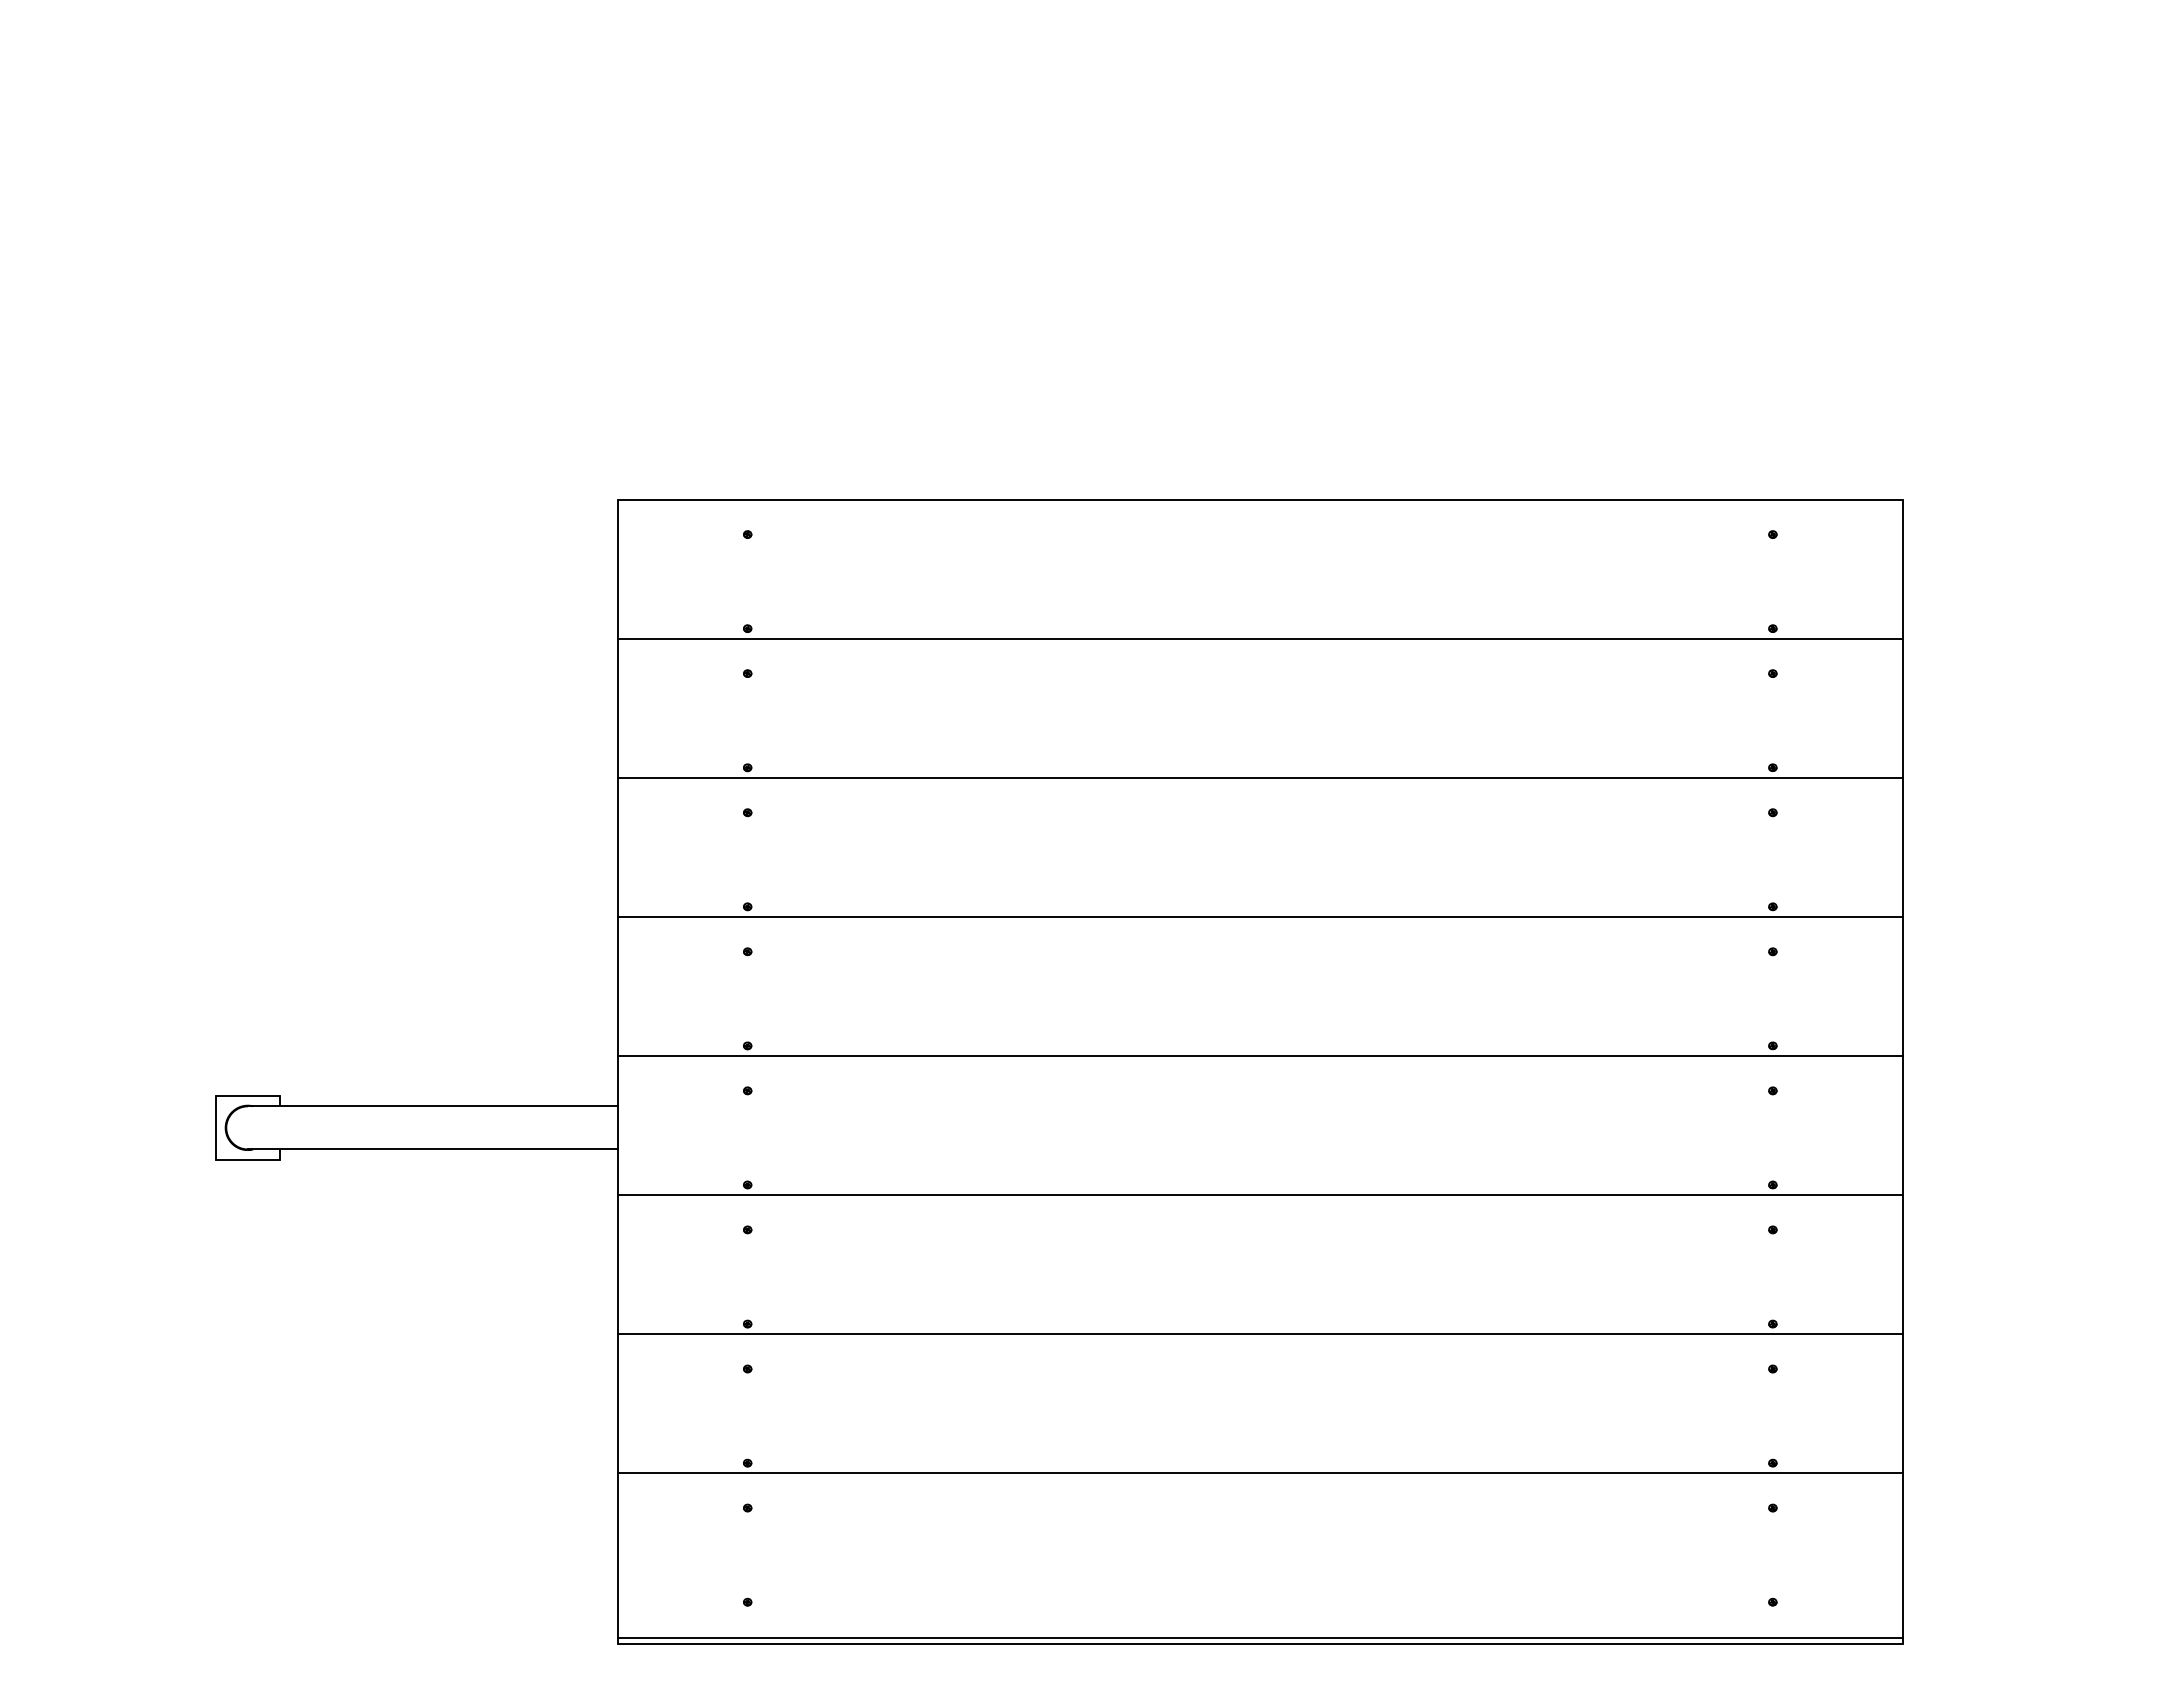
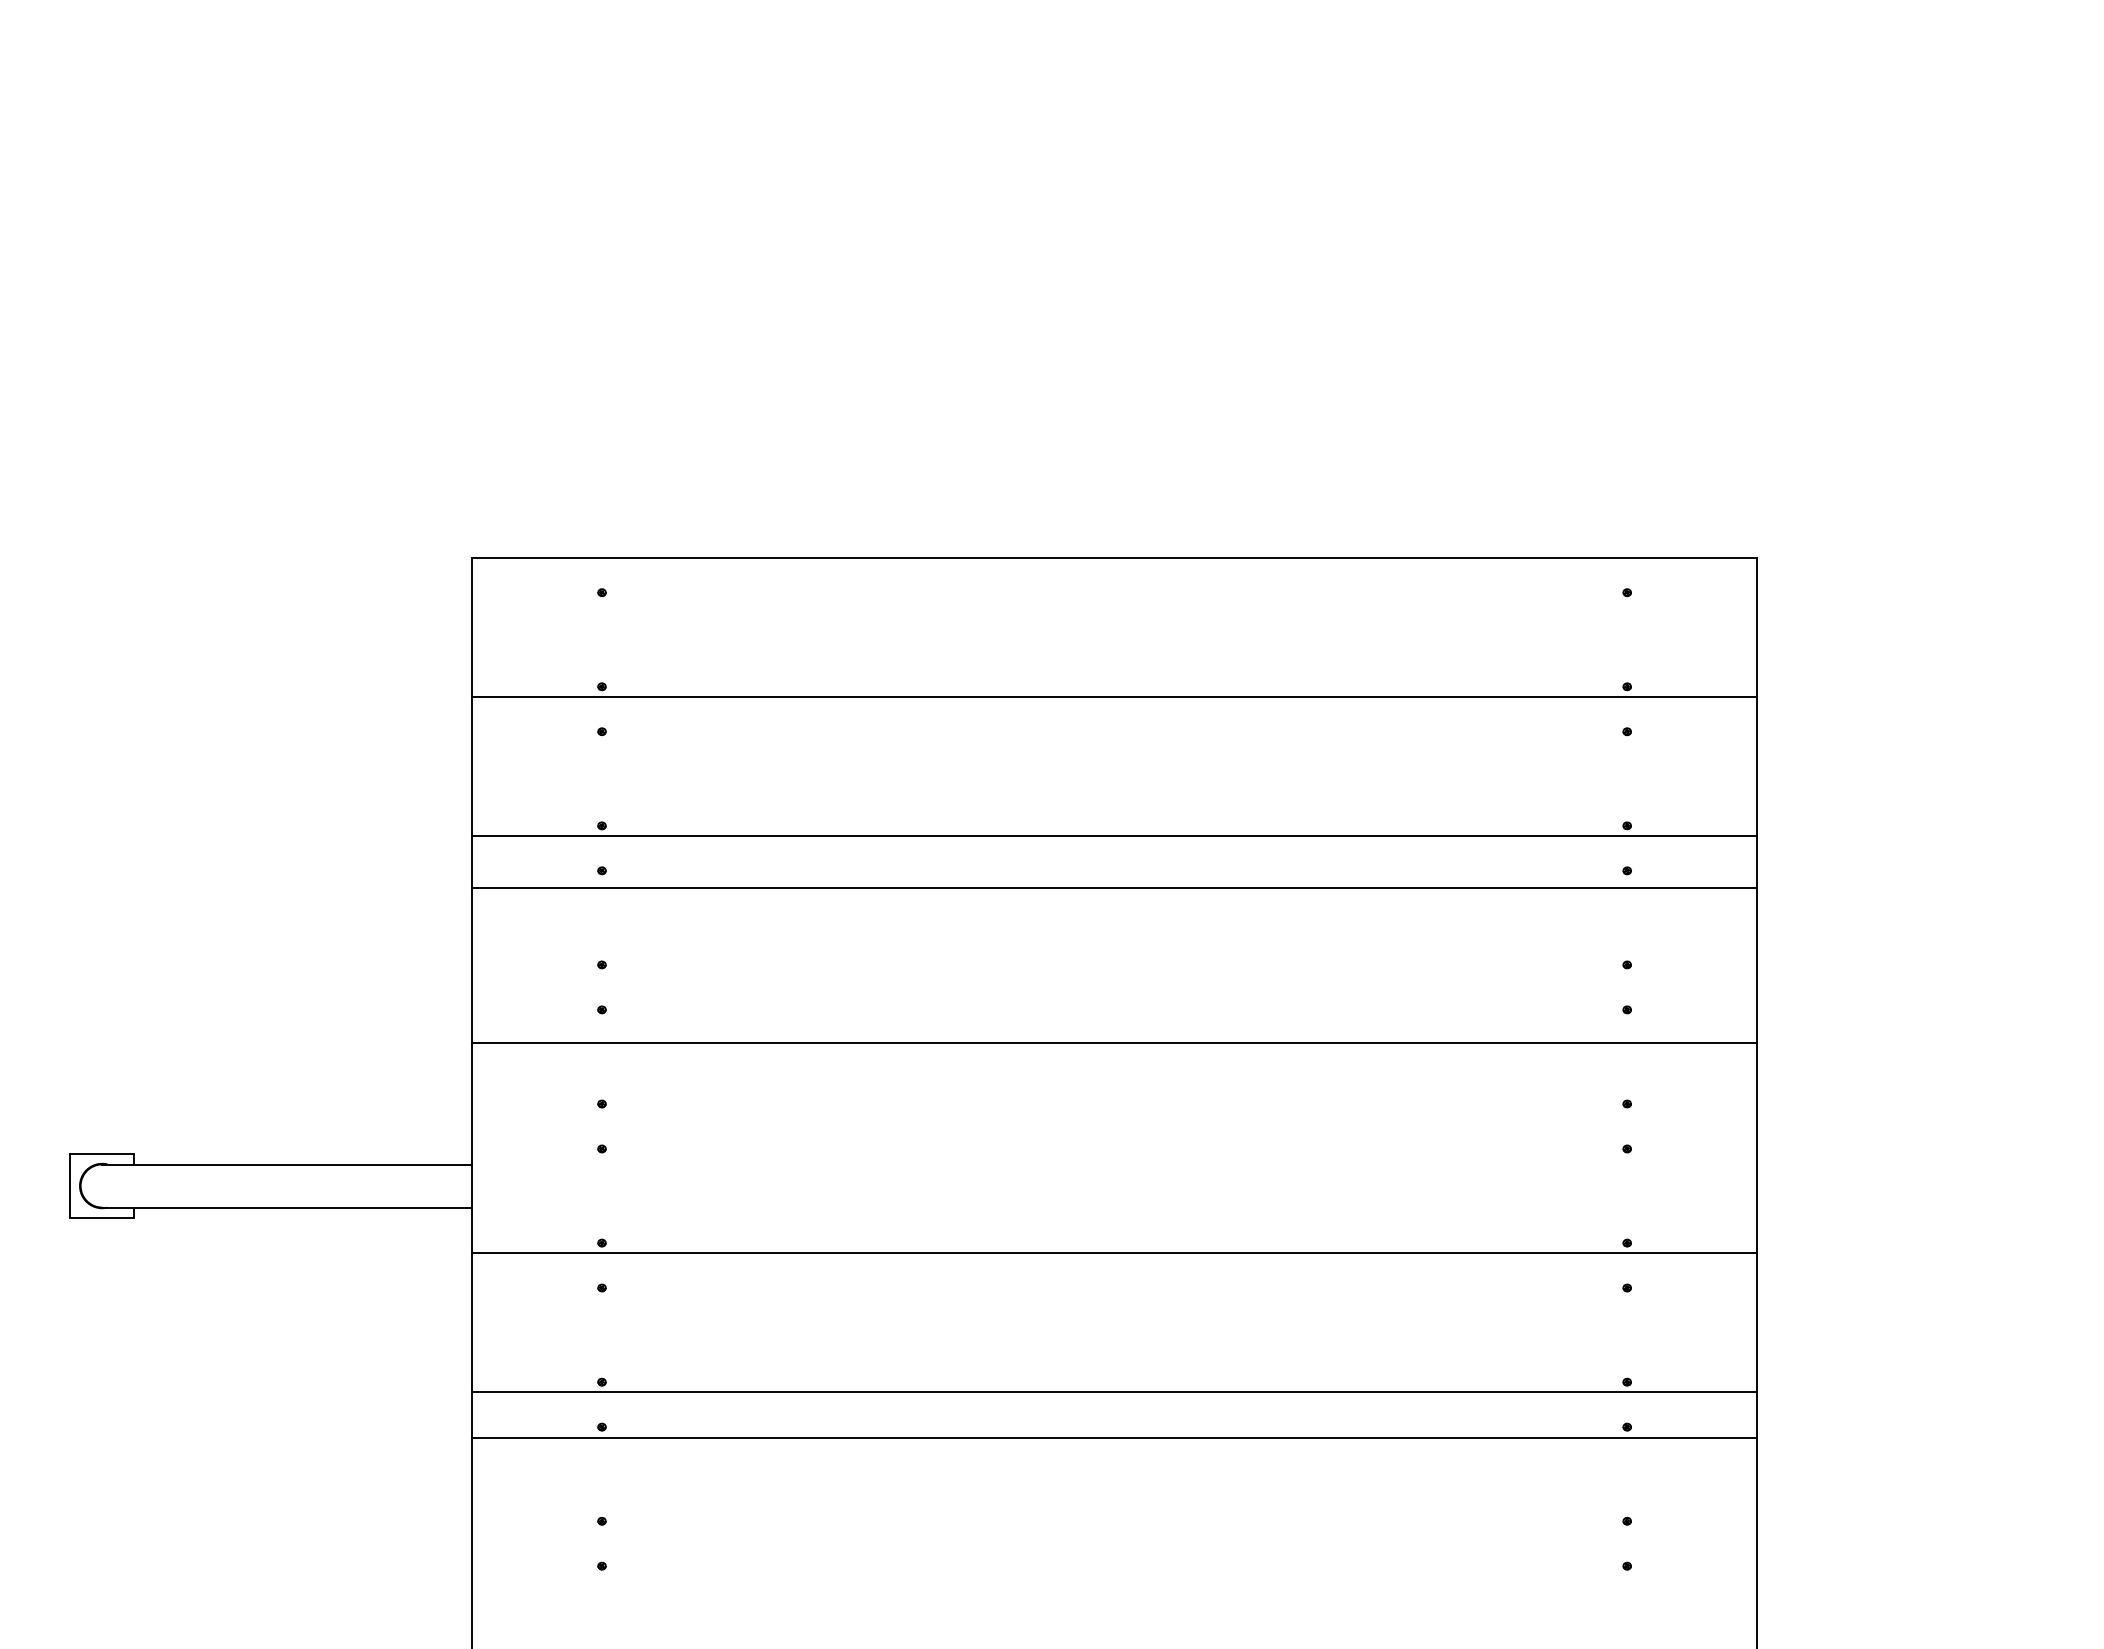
line: (1259, 916) -> (1113, 887), moved
line: (1259, 1055) -> (1113, 1042), moved
line: (1259, 1473) -> (1113, 1438), moved

